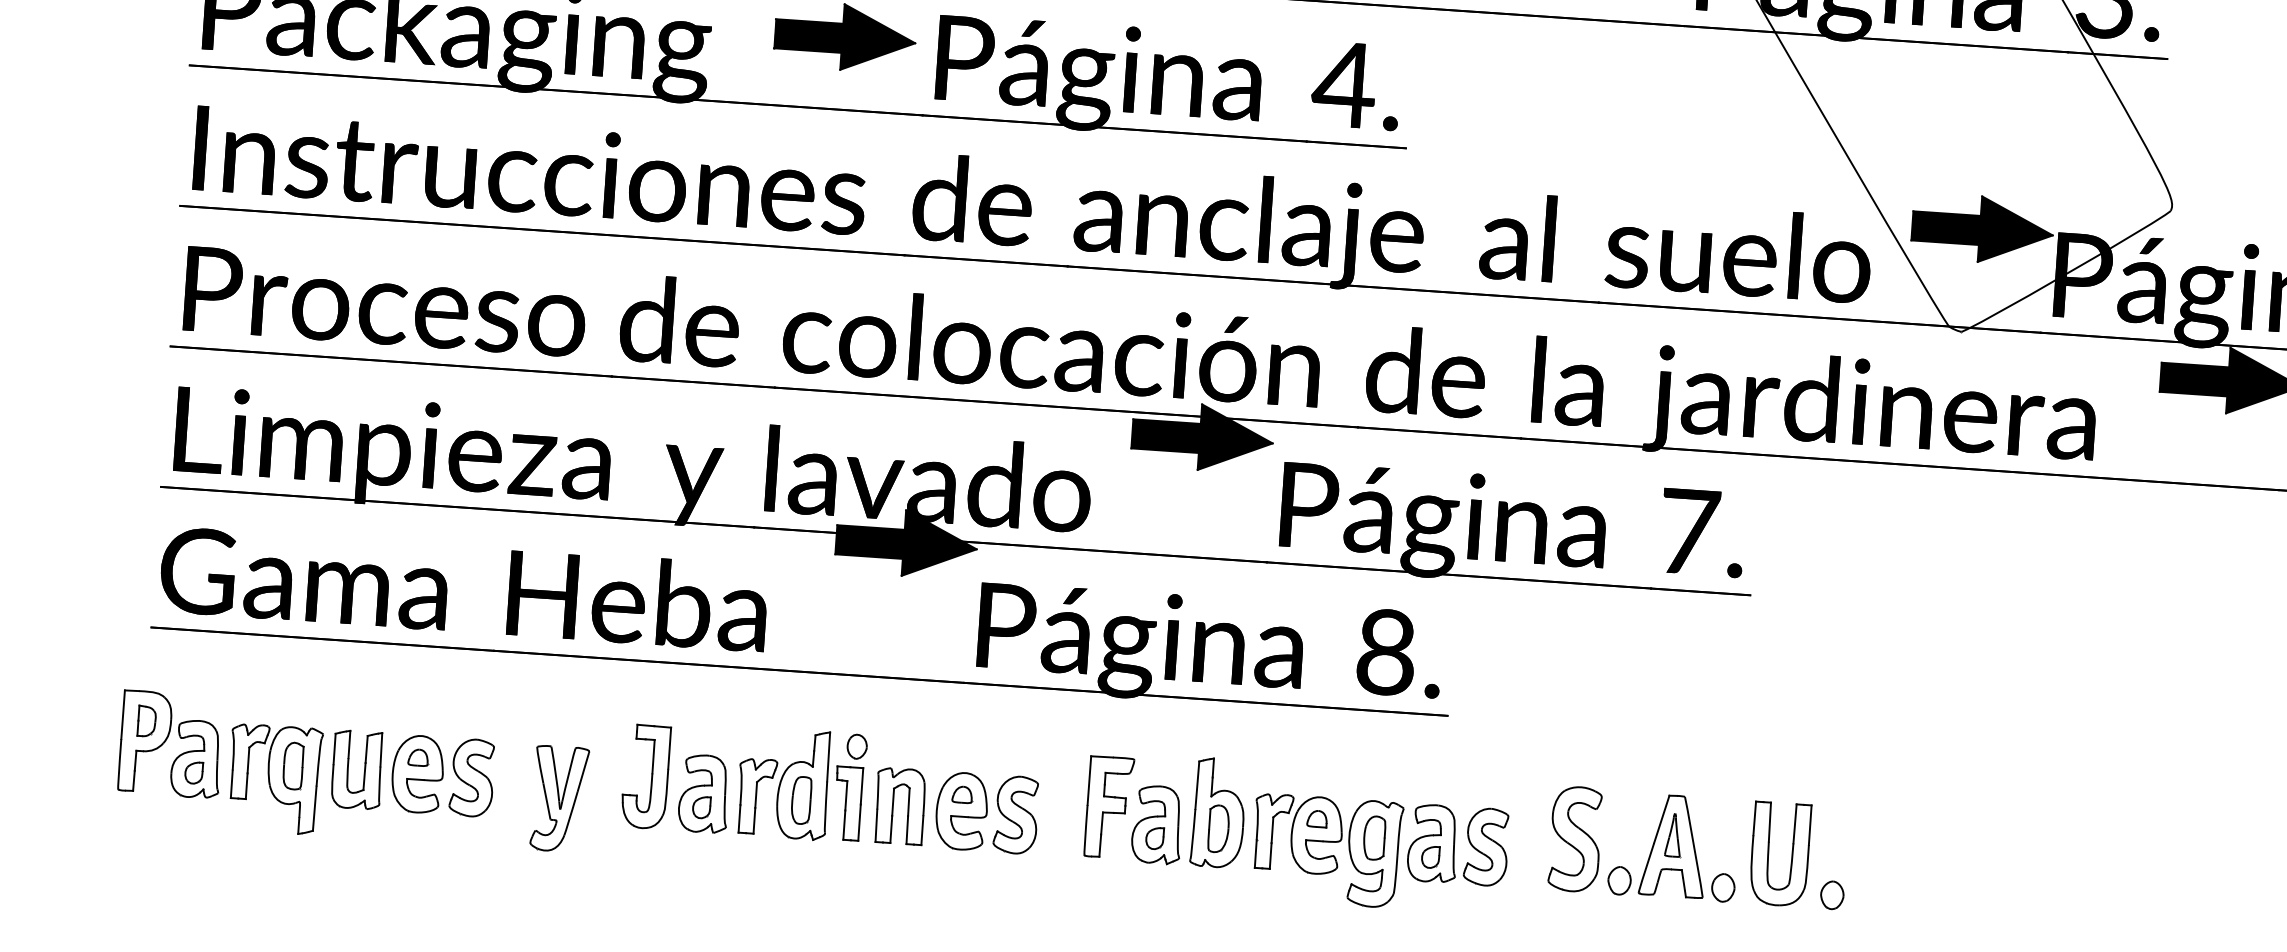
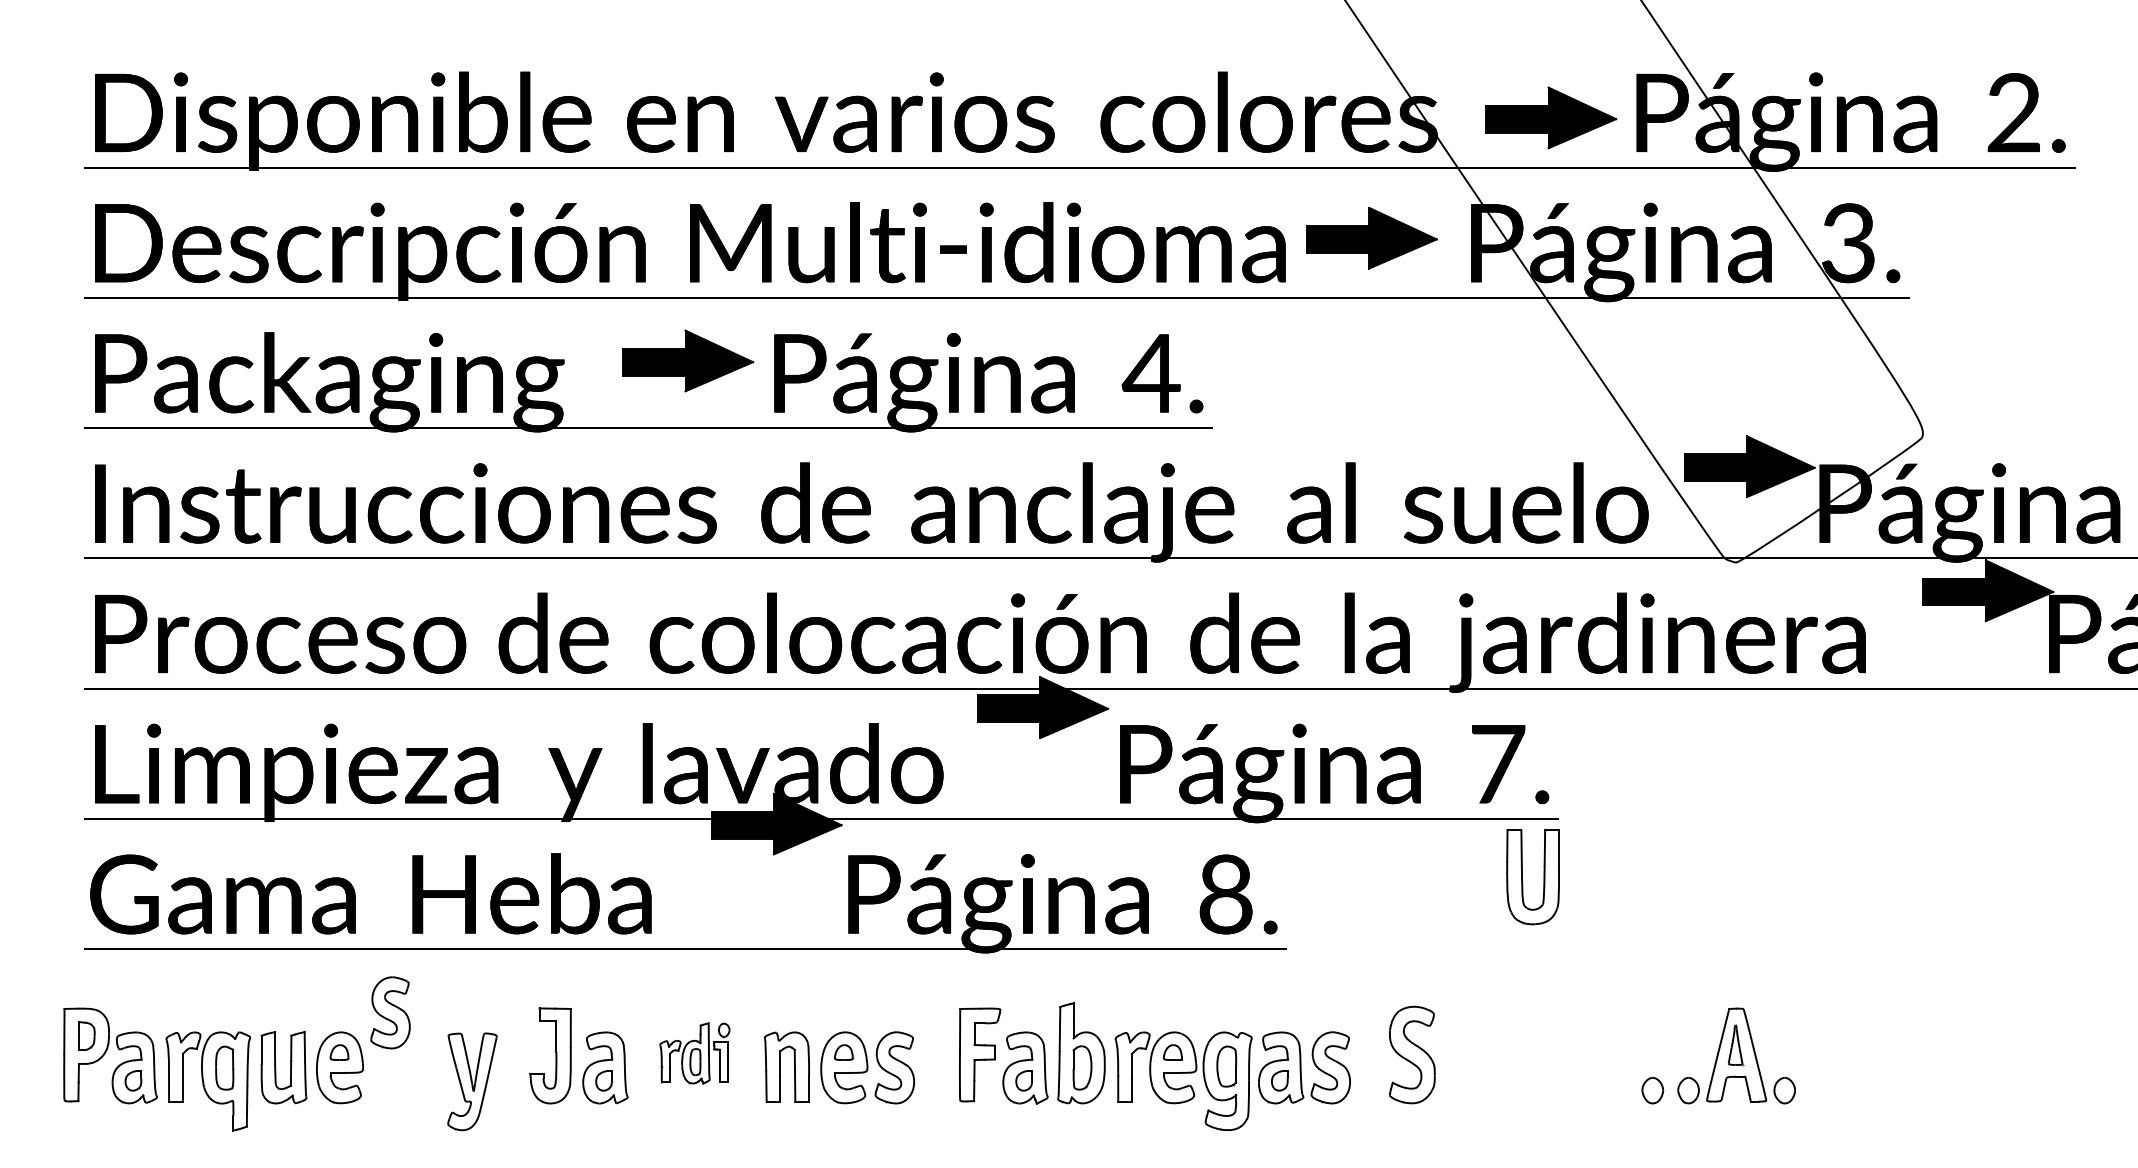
part: (472, 777) -> (390, 1012), moved
part: (801, 784) -> (694, 1053), size x0.6
part: (1673, 846) -> (1736, 1055), moved
part: (1768, 854) -> (1522, 877), moved

